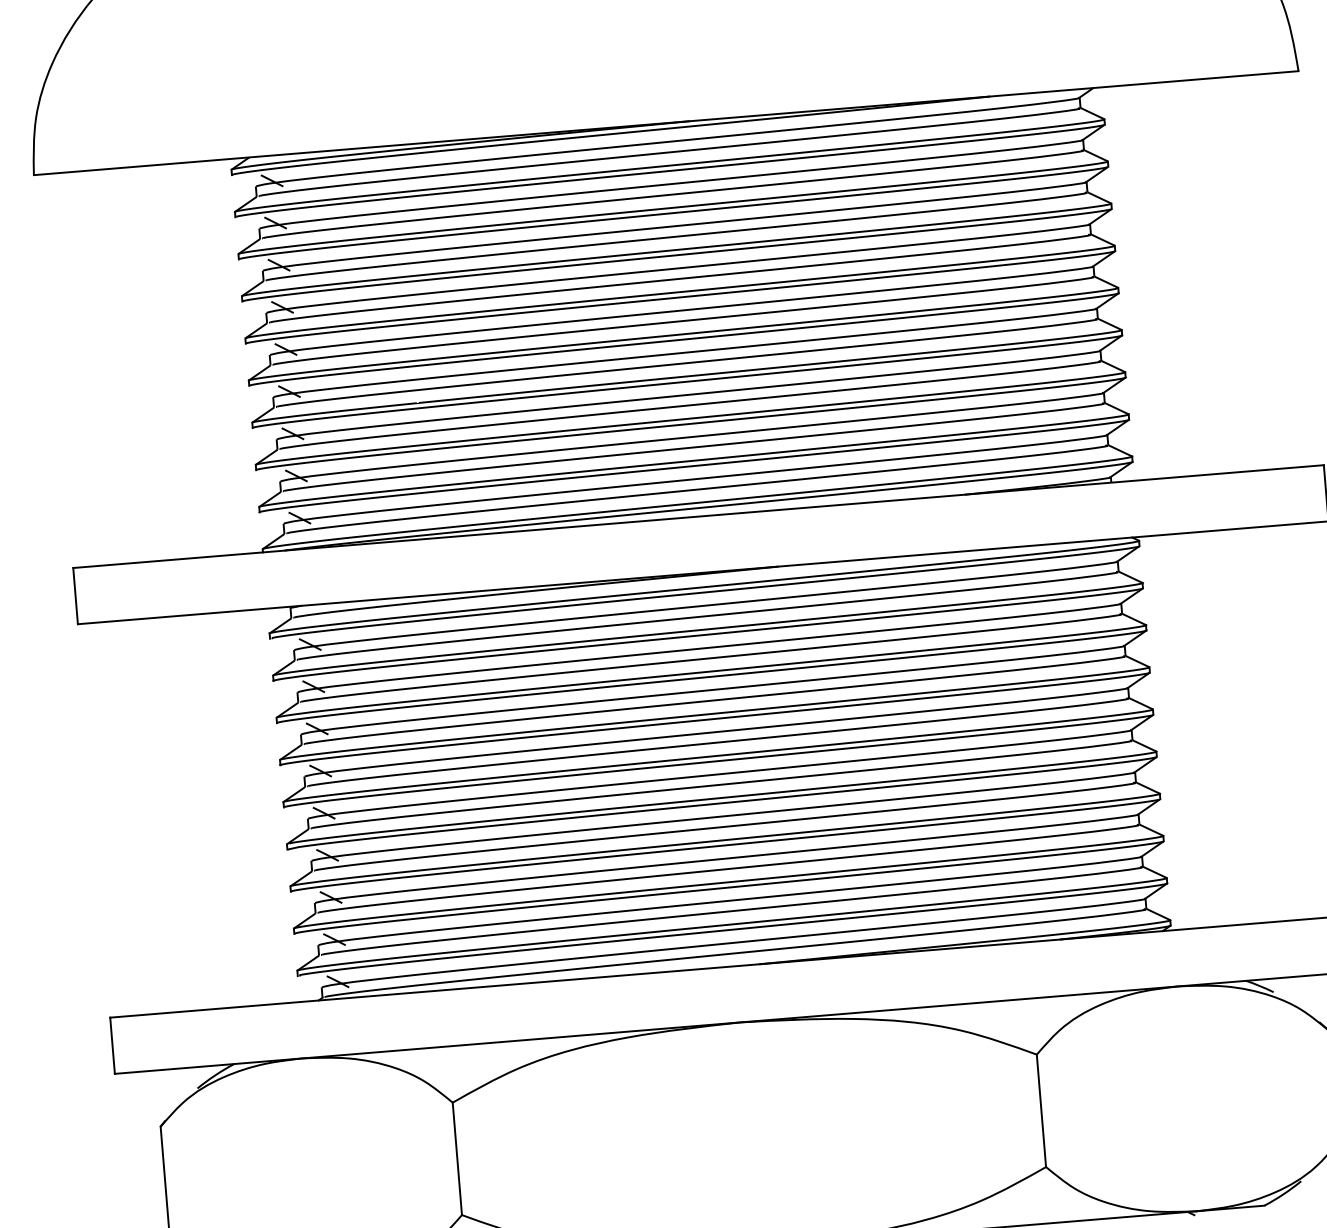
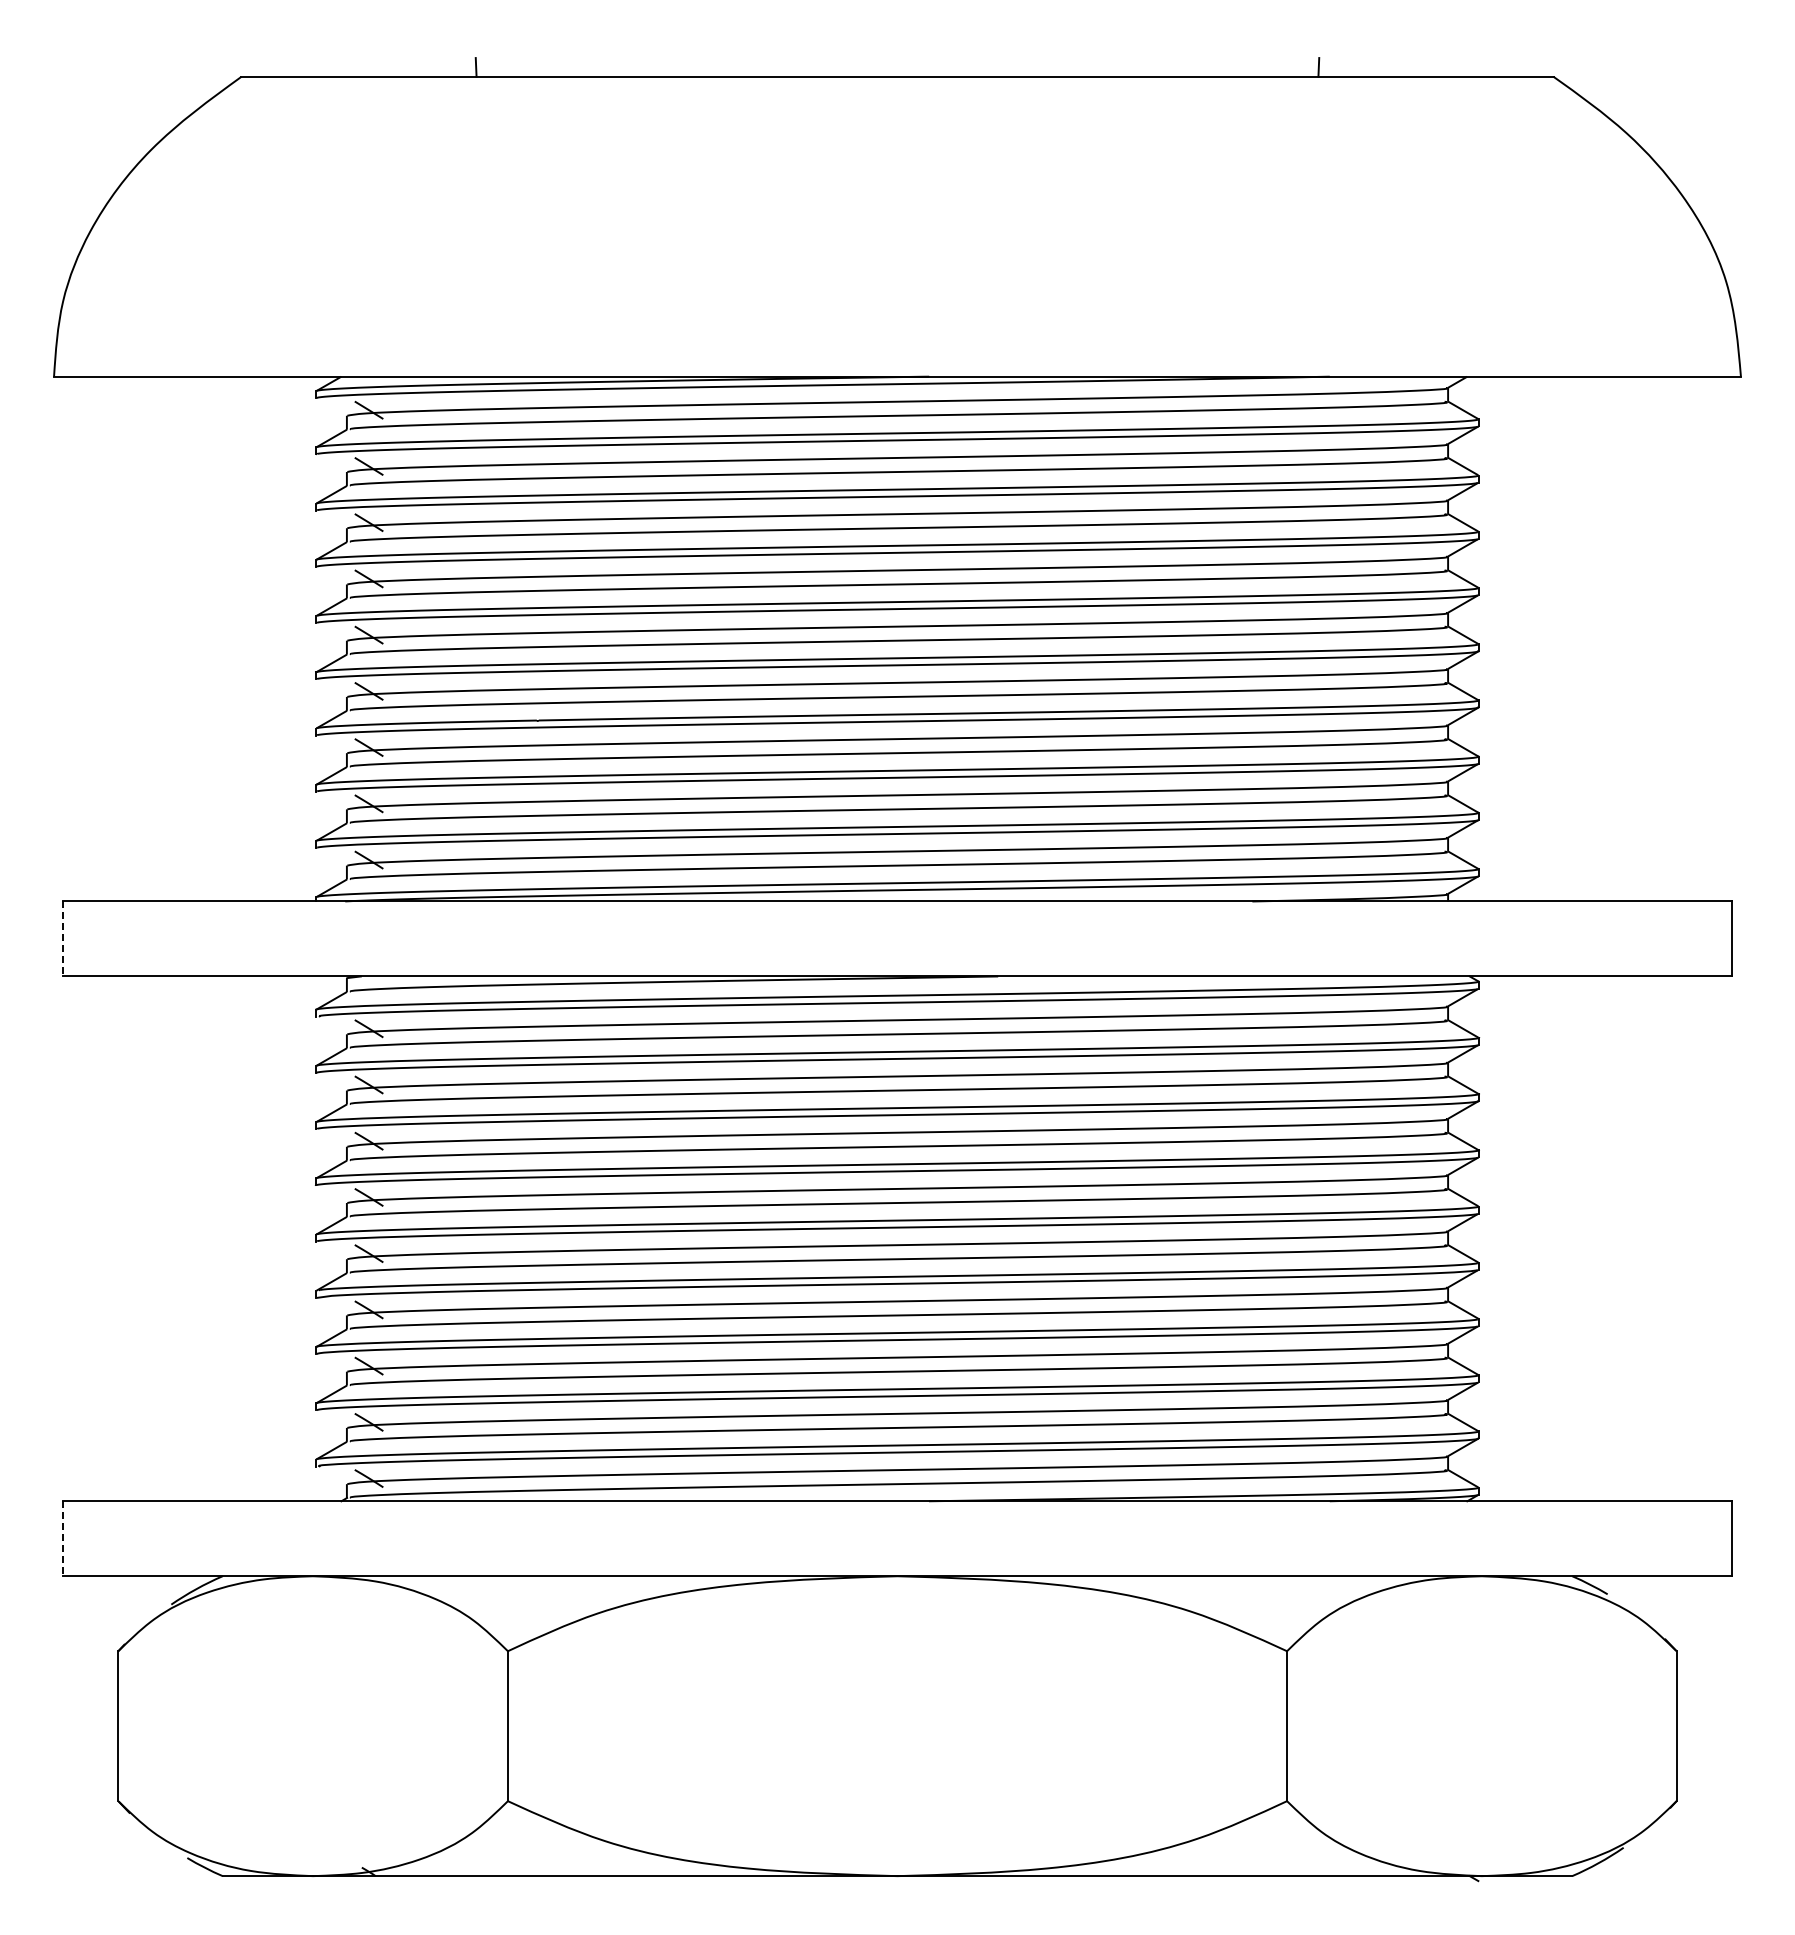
line: (75, 596) -> (63, 939), solid -> dashed
line: (112, 1046) -> (63, 1539), solid -> dashed

